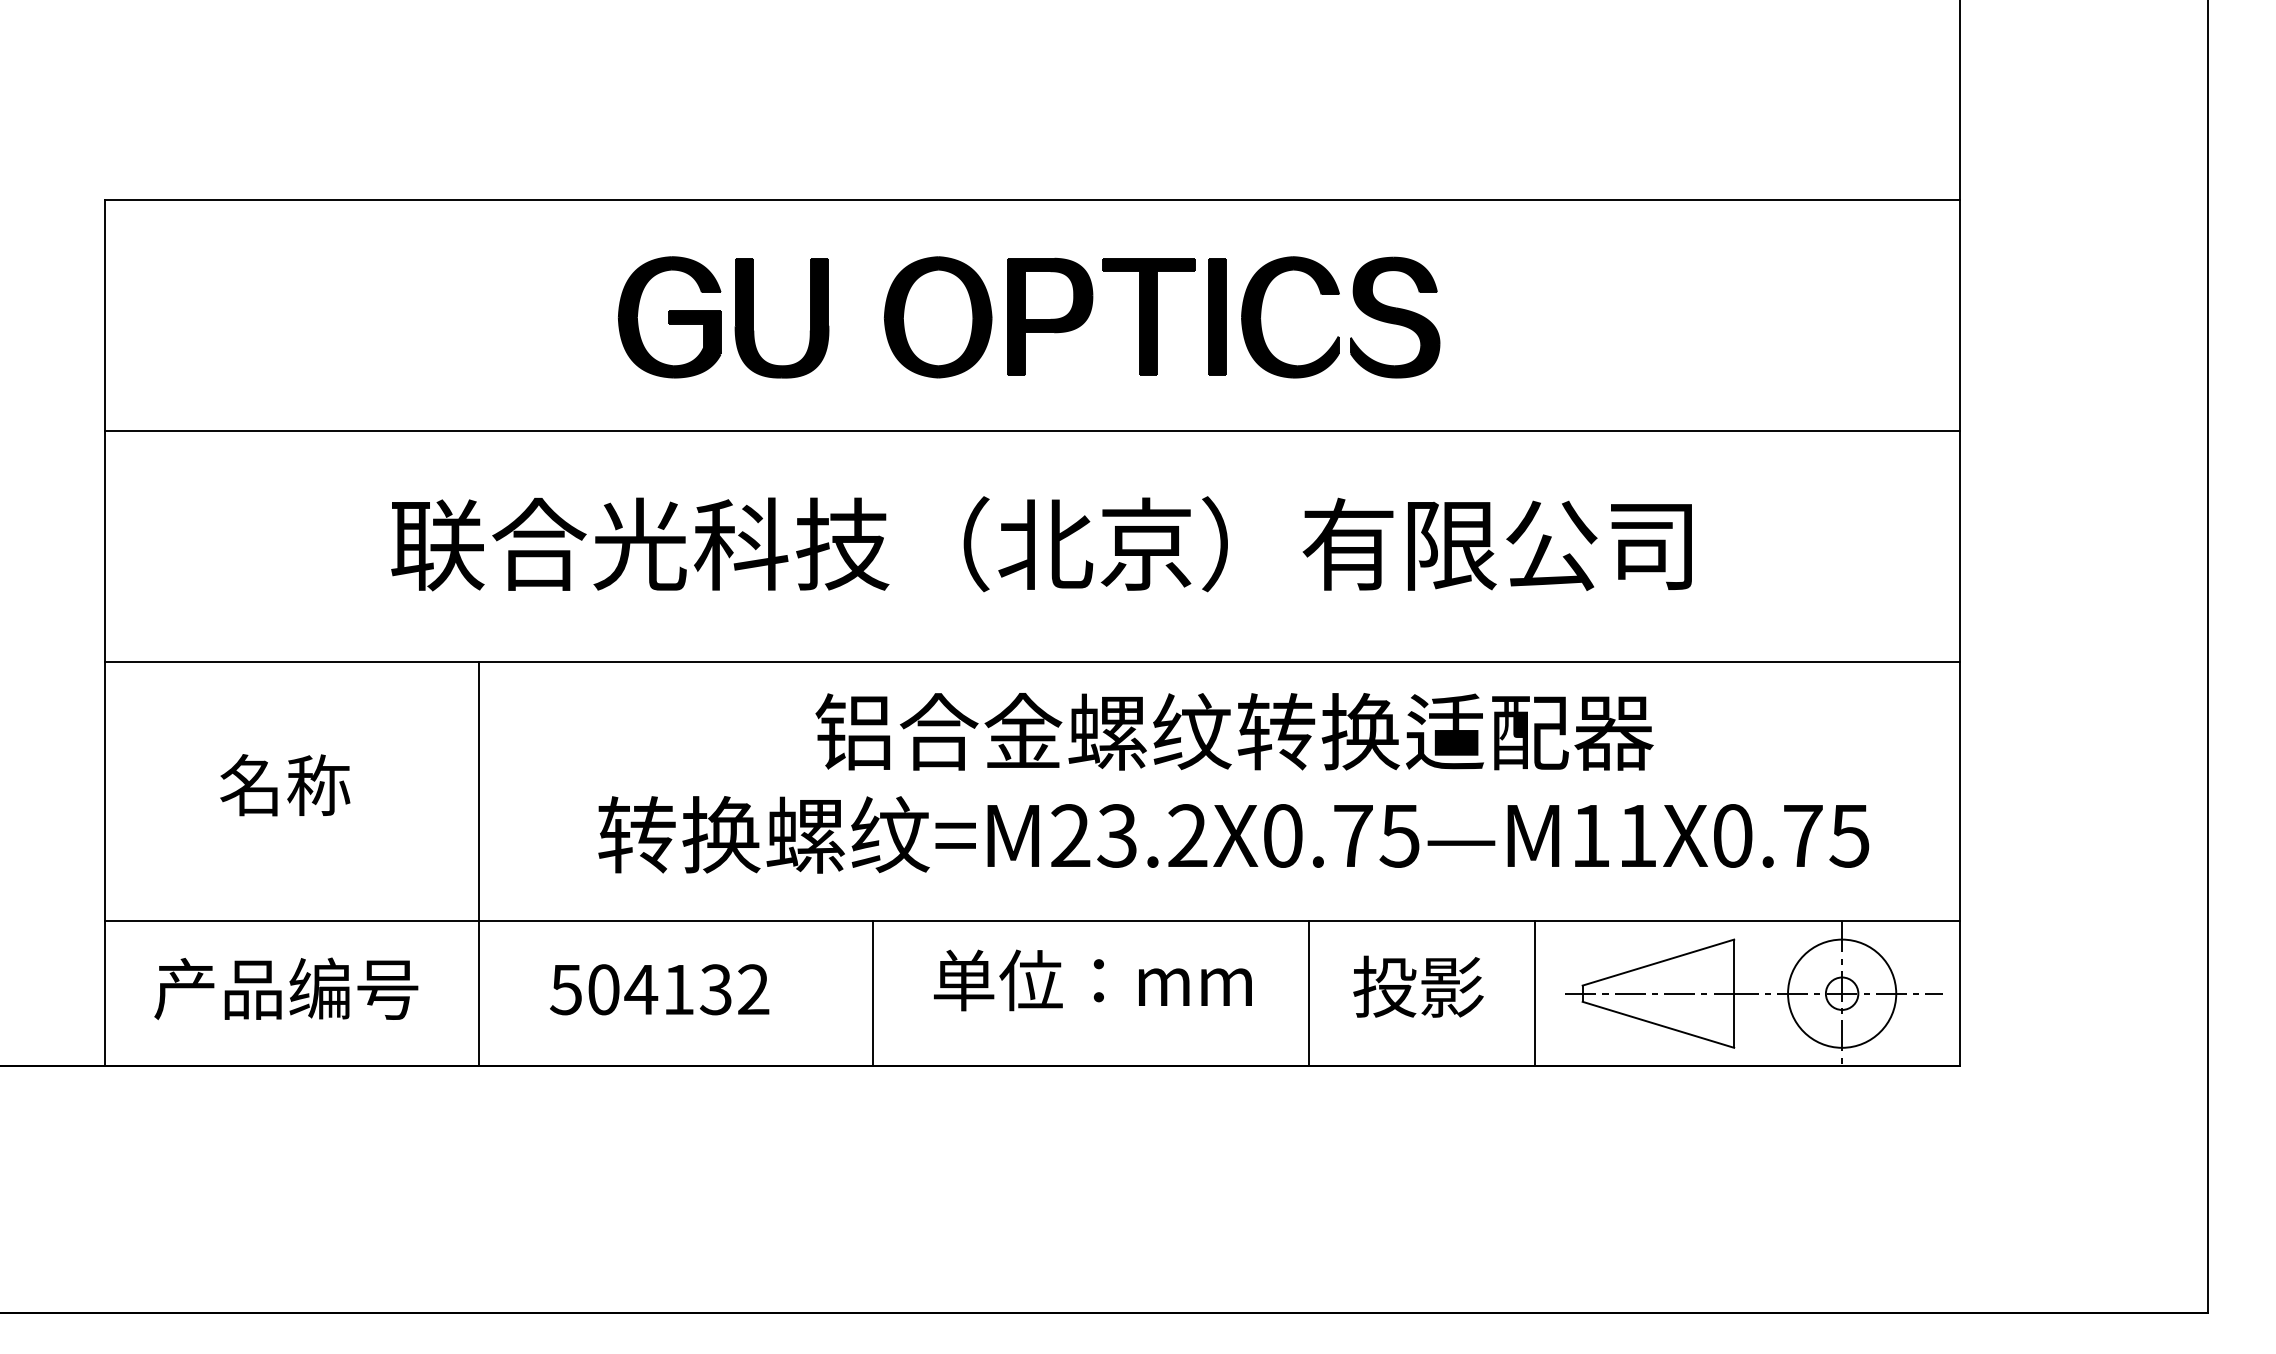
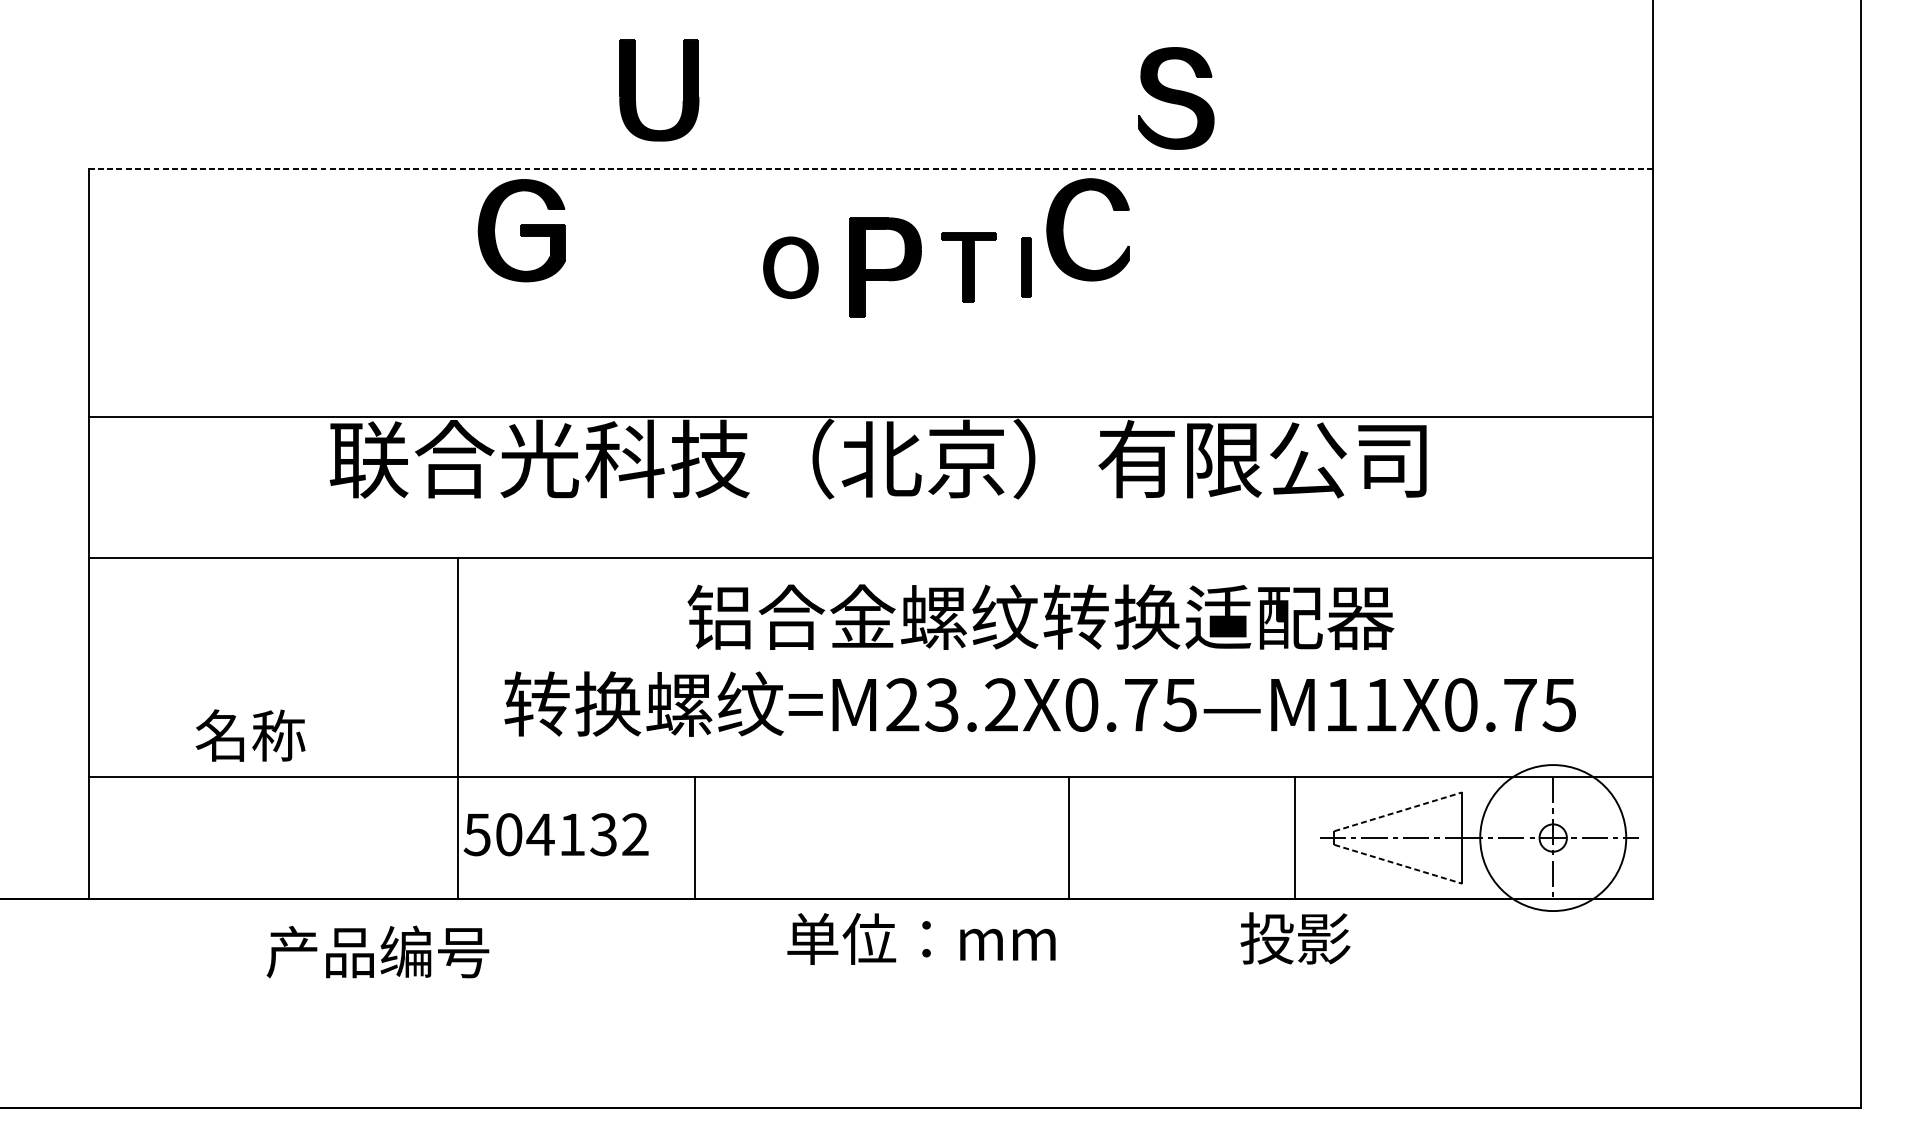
line: (1032, 200) -> (870, 169), solid -> dashed
part: (1148, 316) -> (968, 267), size x0.7
part: (1217, 316) -> (1026, 267), size x0.6
part: (1261, 316) -> (1063, 229), moved
part: (669, 317) -> (521, 230), moved
part: (937, 317) -> (790, 267), size x0.6
part: (1395, 317) -> (1176, 98), moved
part: (753, 318) -> (635, 90), moved
line: (1032, 431) -> (870, 417), moved
text: (285, 785) -> (250, 735), moved
line: (478, 863) -> (457, 728), moved
line: (1658, 962) -> (1398, 811), solid -> dashed
text: (1092, 980) -> (921, 939), moved
text: (1418, 986) -> (1295, 938), moved
text: (286, 988) -> (378, 951), moved
line: (873, 993) -> (695, 837), moved
line: (1309, 993) -> (1069, 837), moved
circle: (1842, 993) -> (1553, 837), size x1.6
line: (1658, 1024) -> (1398, 864), solid -> dashed

